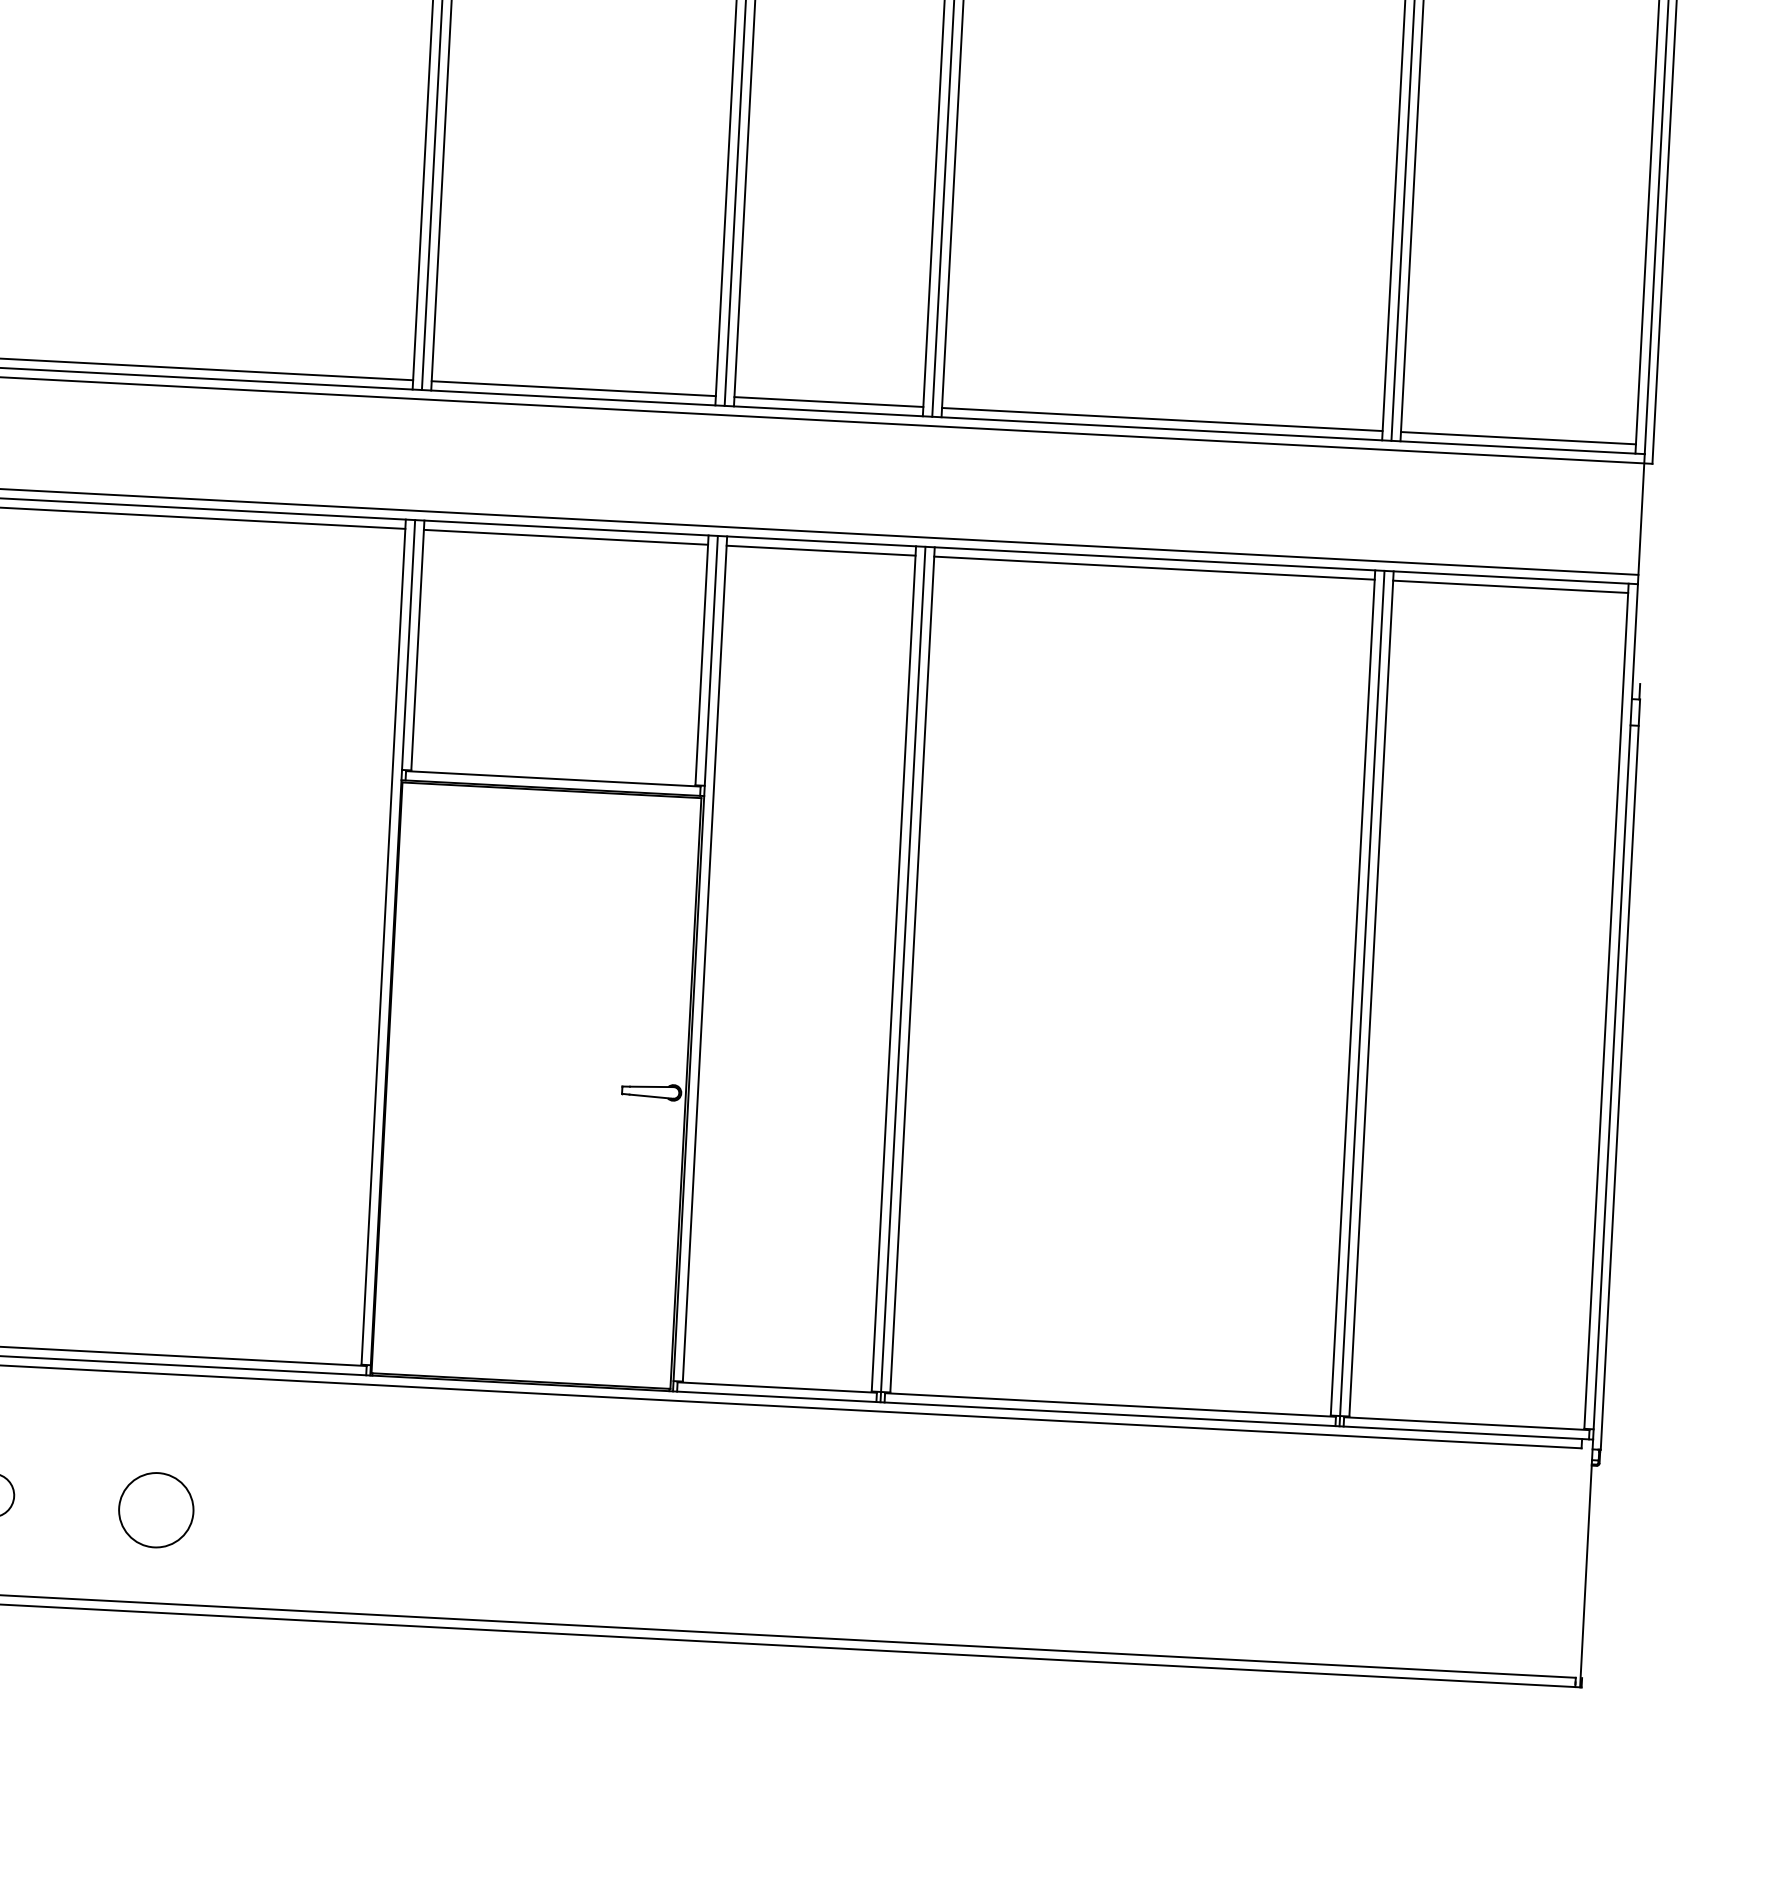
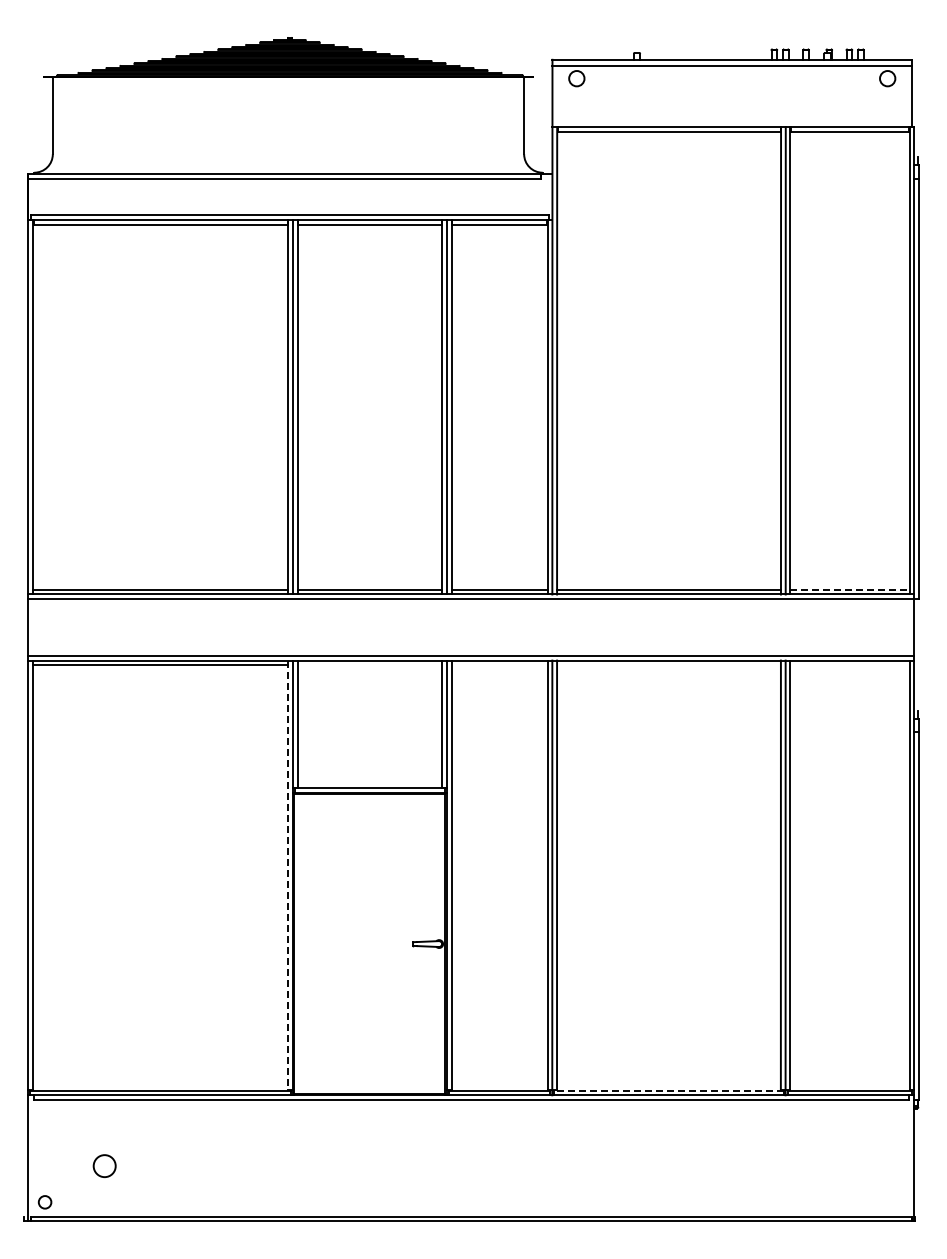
line: (1519, 437) -> (850, 589), solid -> dashed
line: (565, 537) -> (369, 665), removed
line: (820, 551) -> (499, 665), removed
line: (1153, 568) -> (668, 665), removed
line: (1509, 587) -> (849, 665), removed
line: (384, 942) -> (288, 875), solid -> dashed
line: (1109, 1404) -> (668, 1090), solid -> dashed
circle: (155, 1510) -> (187, 1169), removed

